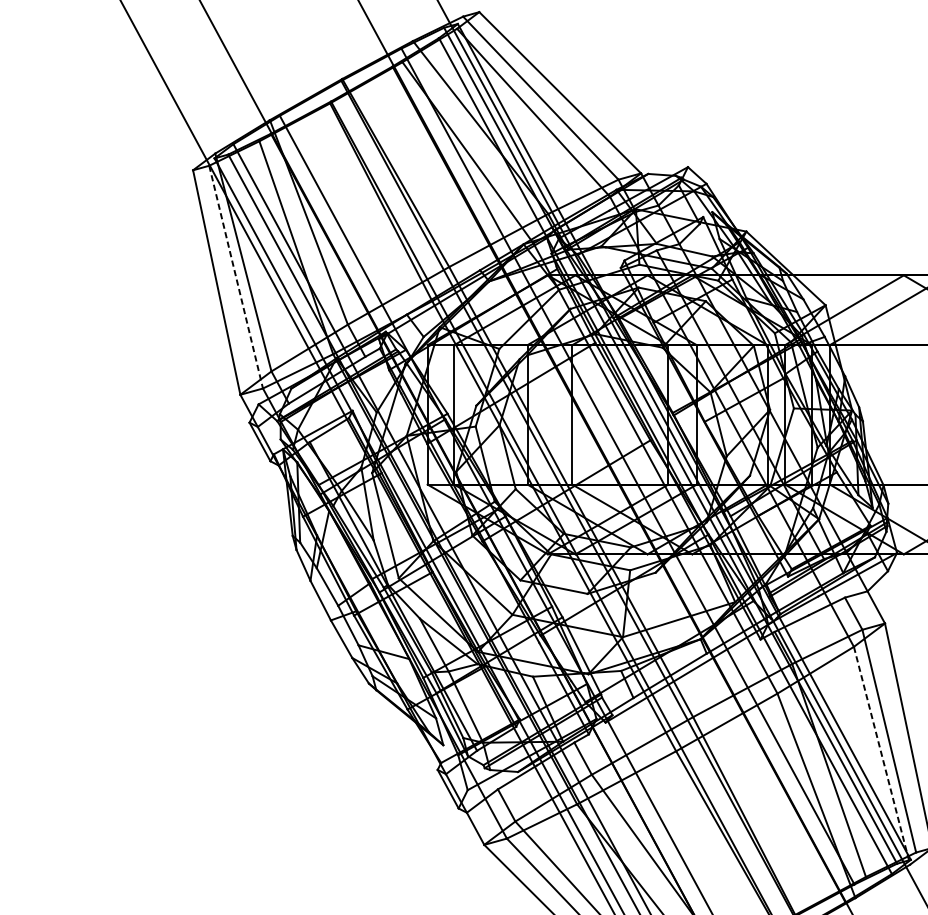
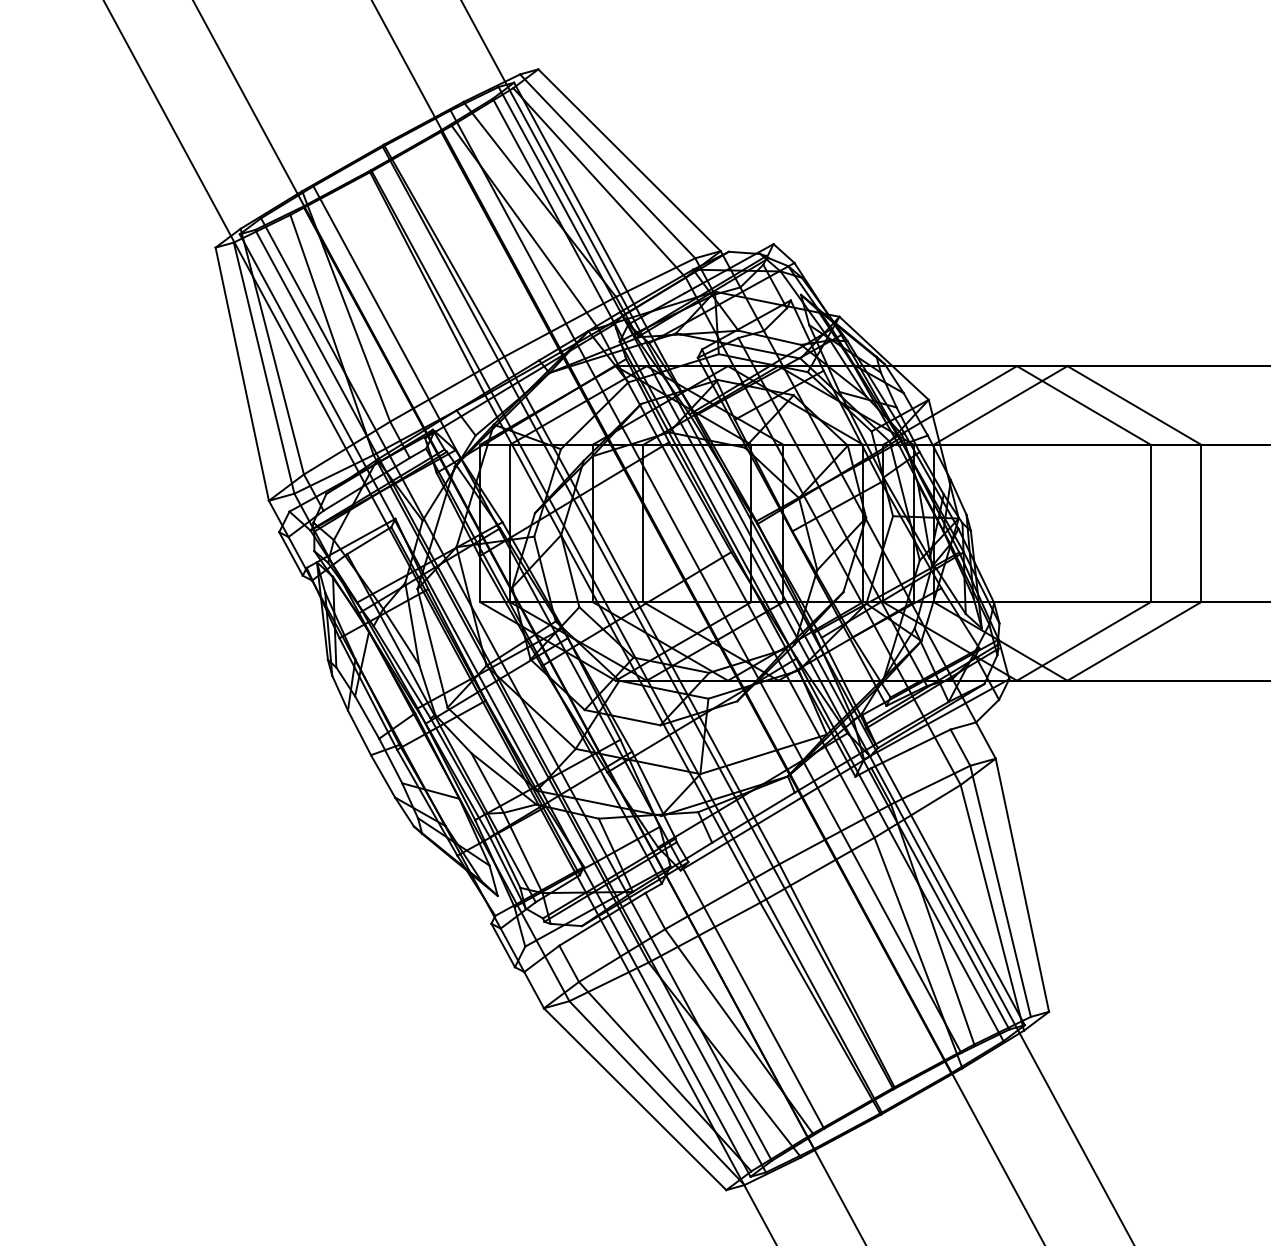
line: (236, 277) -> (264, 368), dashed -> solid
line: (882, 755) -> (992, 907), dashed -> solid

